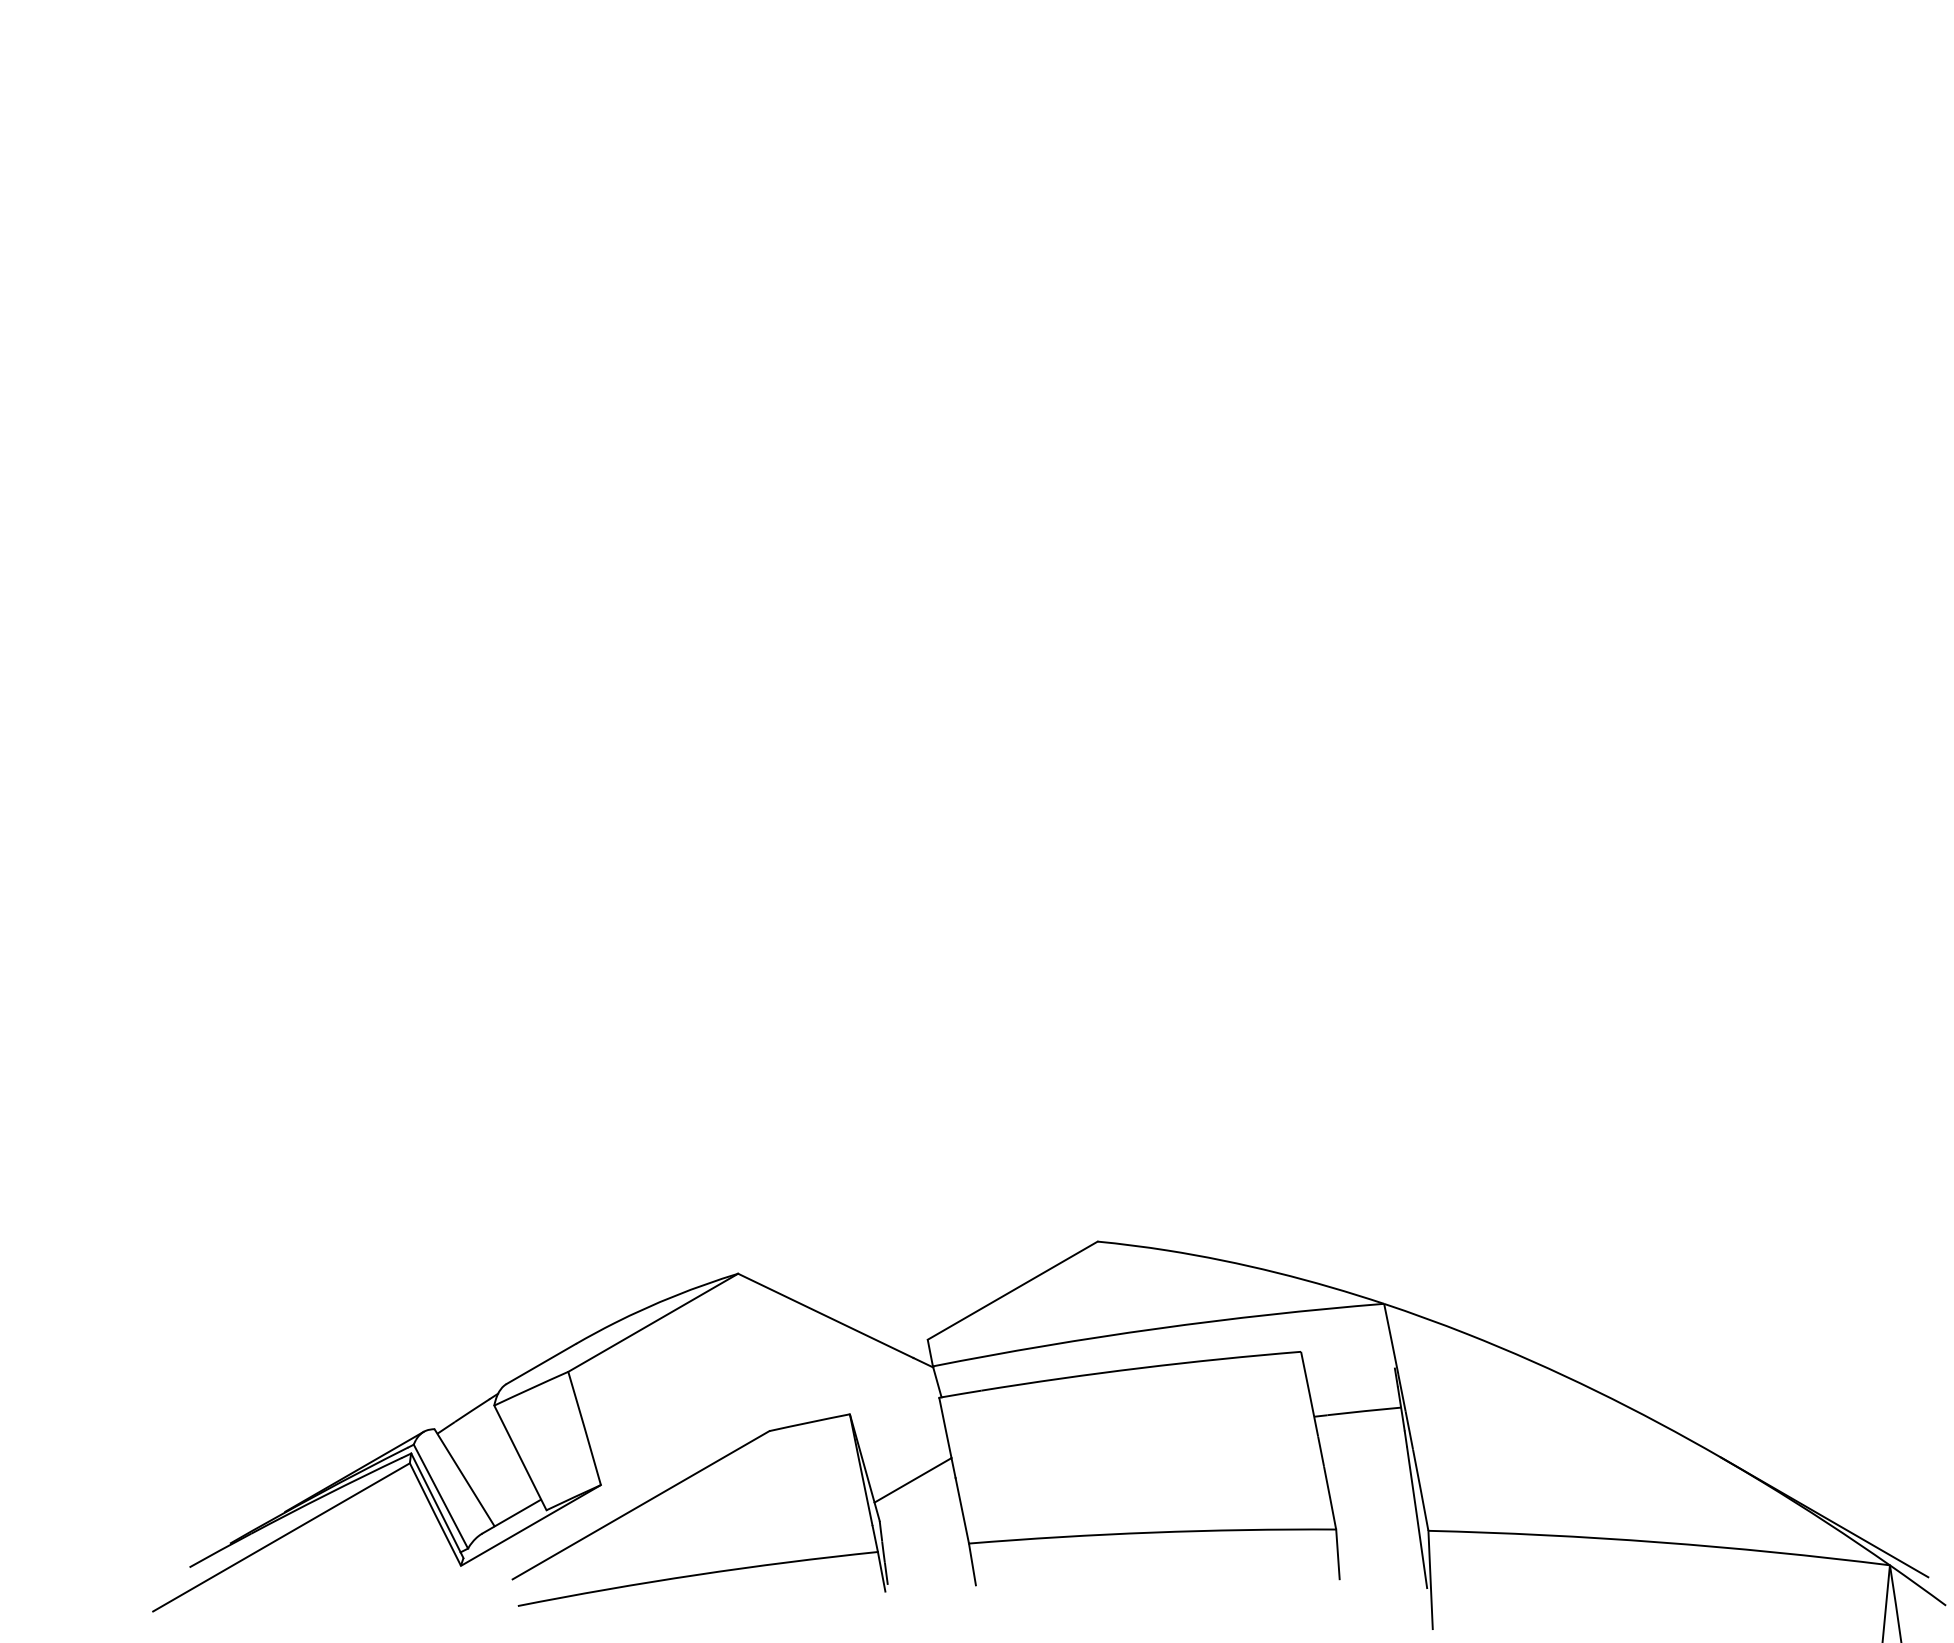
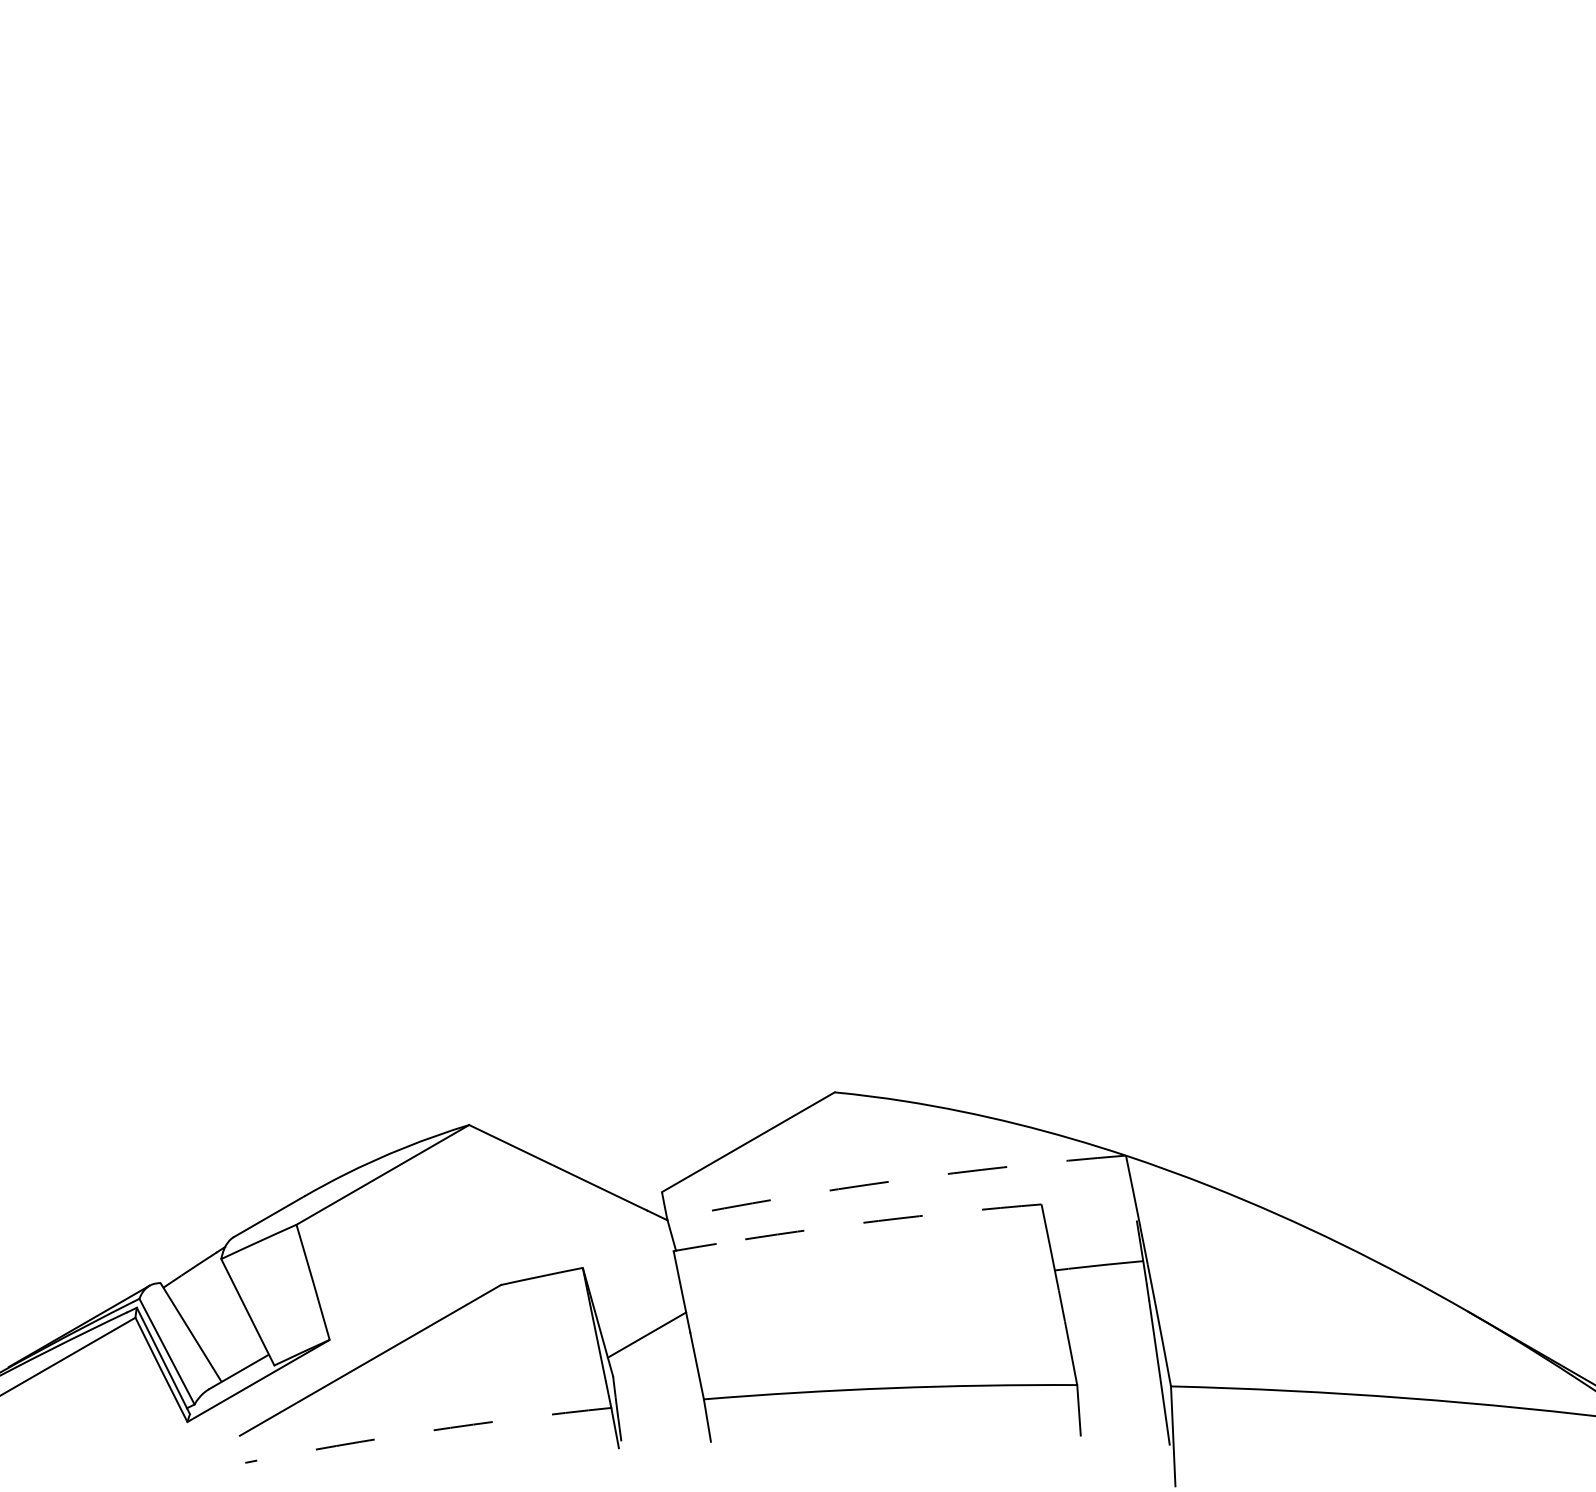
arc: (1157, 1328) -> (895, 1180), solid -> dashed
arc: (1140, 1368) -> (878, 1221), solid -> dashed
arc: (697, 1574) -> (427, 1430), solid -> dashed

